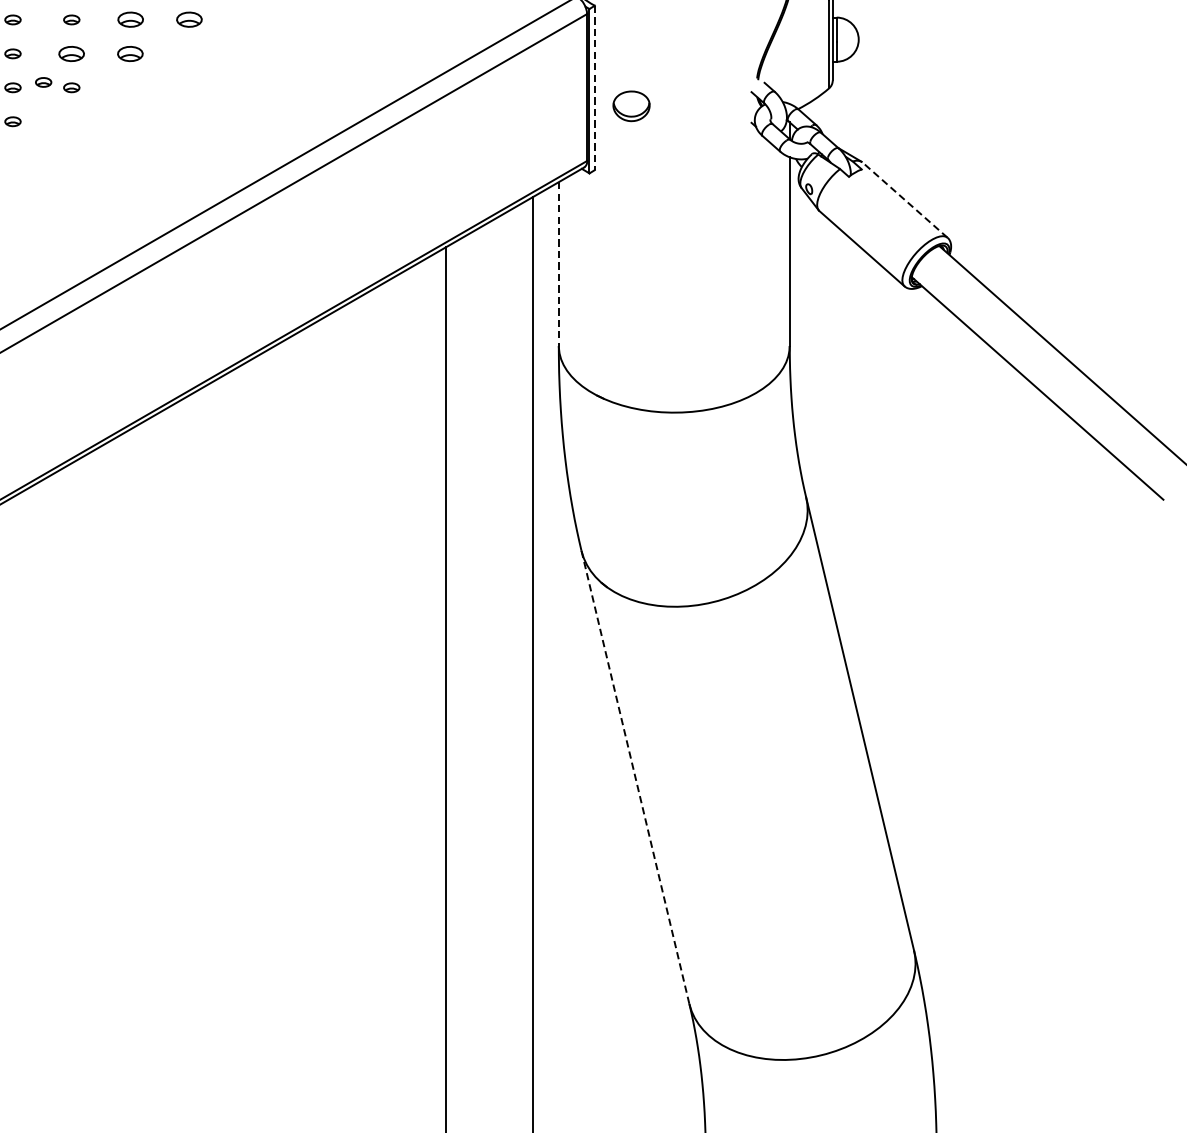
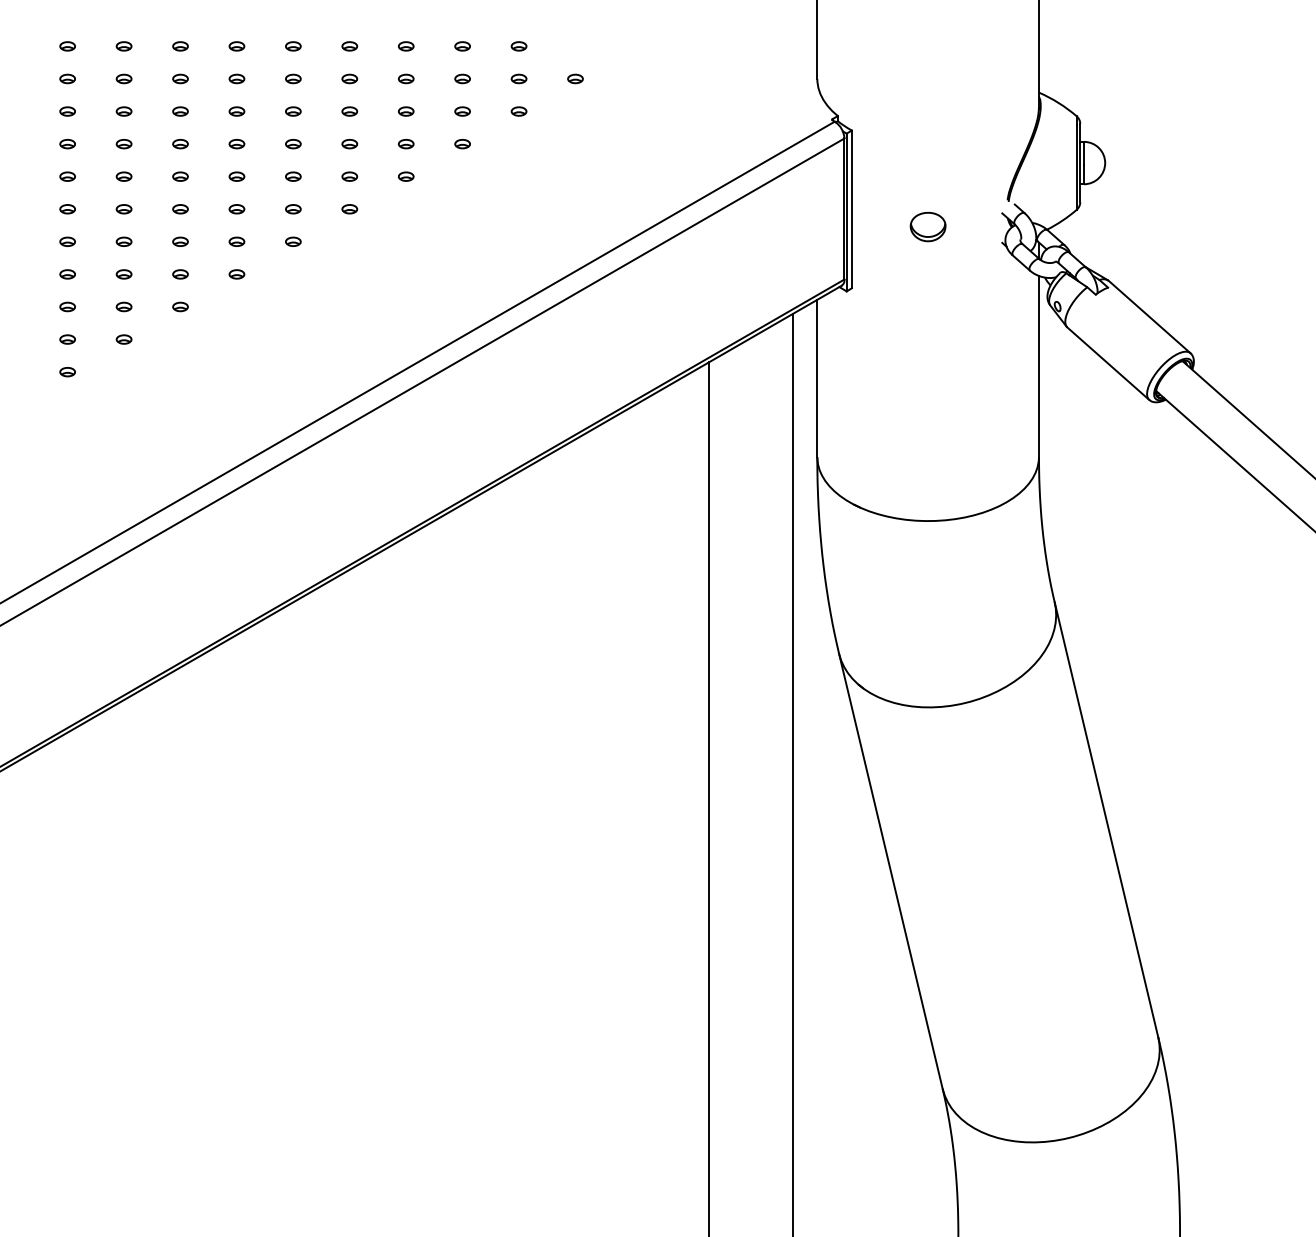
part: (129, 20) -> (405, 144), size x0.62
part: (189, 20) -> (462, 144), size x0.62
part: (71, 53) -> (349, 176), size x0.62
part: (130, 53) -> (406, 176), size x0.62
part: (43, 82) -> (322, 204), removed
line: (594, 88) -> (851, 209), dashed -> solid
part: (630, 105) -> (927, 226), moved
line: (904, 199) -> (1149, 316), dashed -> solid
line: (559, 264) -> (817, 378), dashed -> solid
line: (635, 777) -> (890, 871), dashed -> solid

